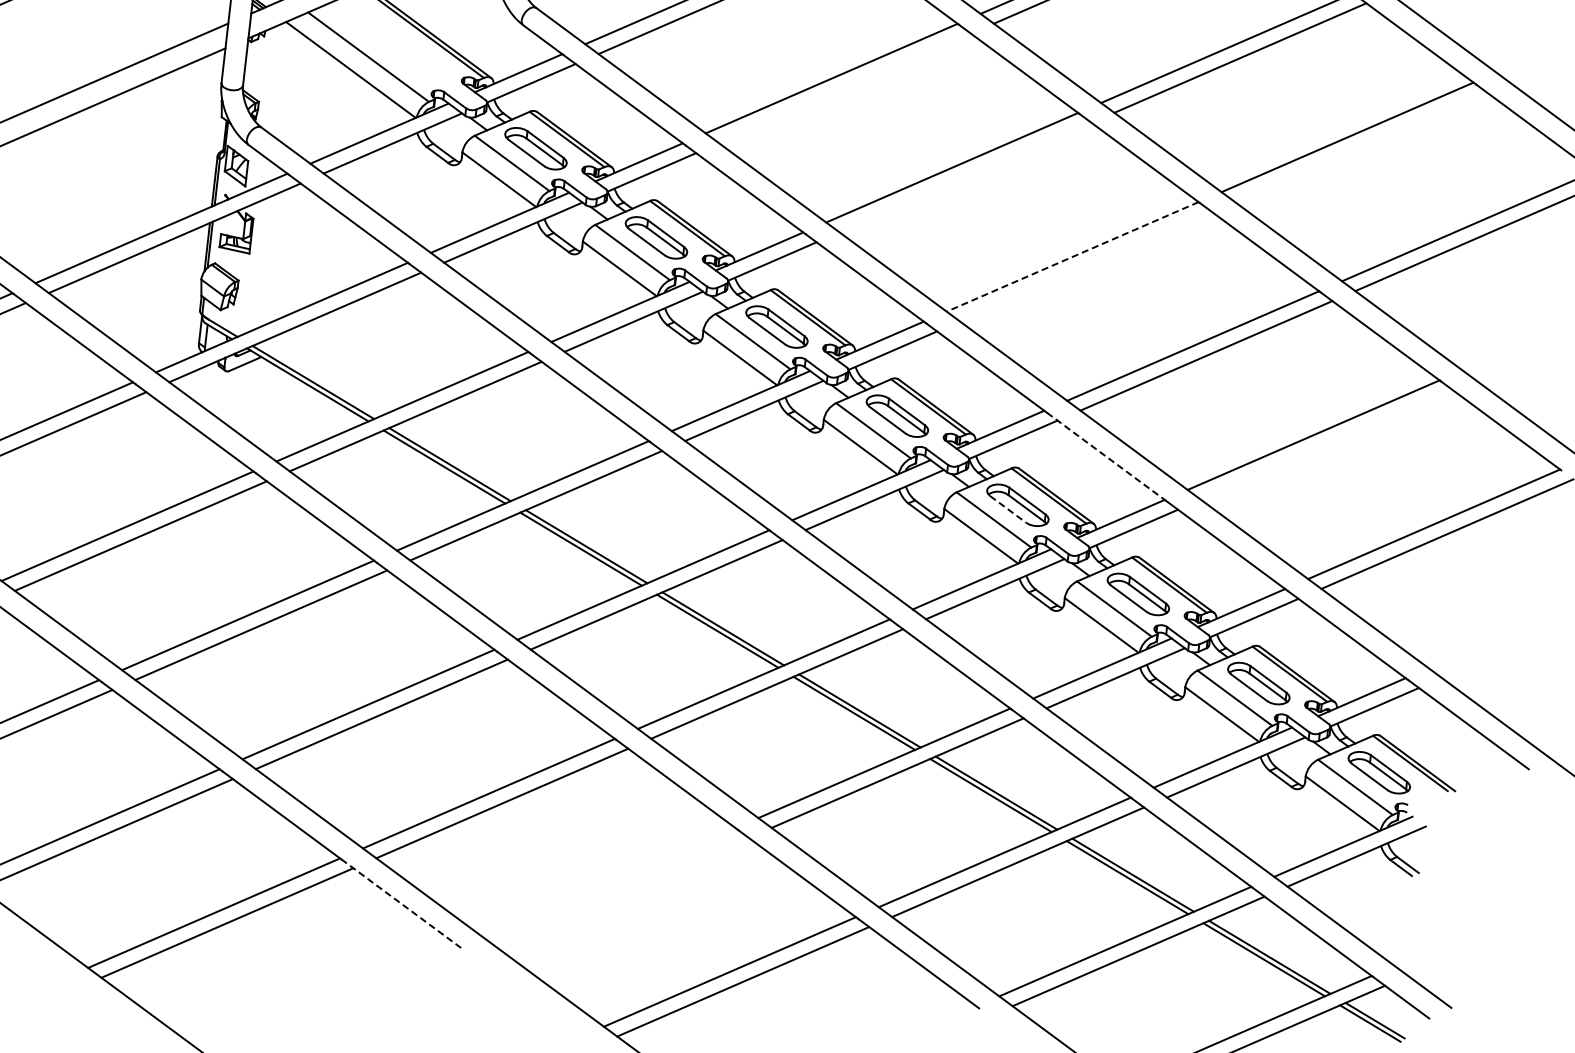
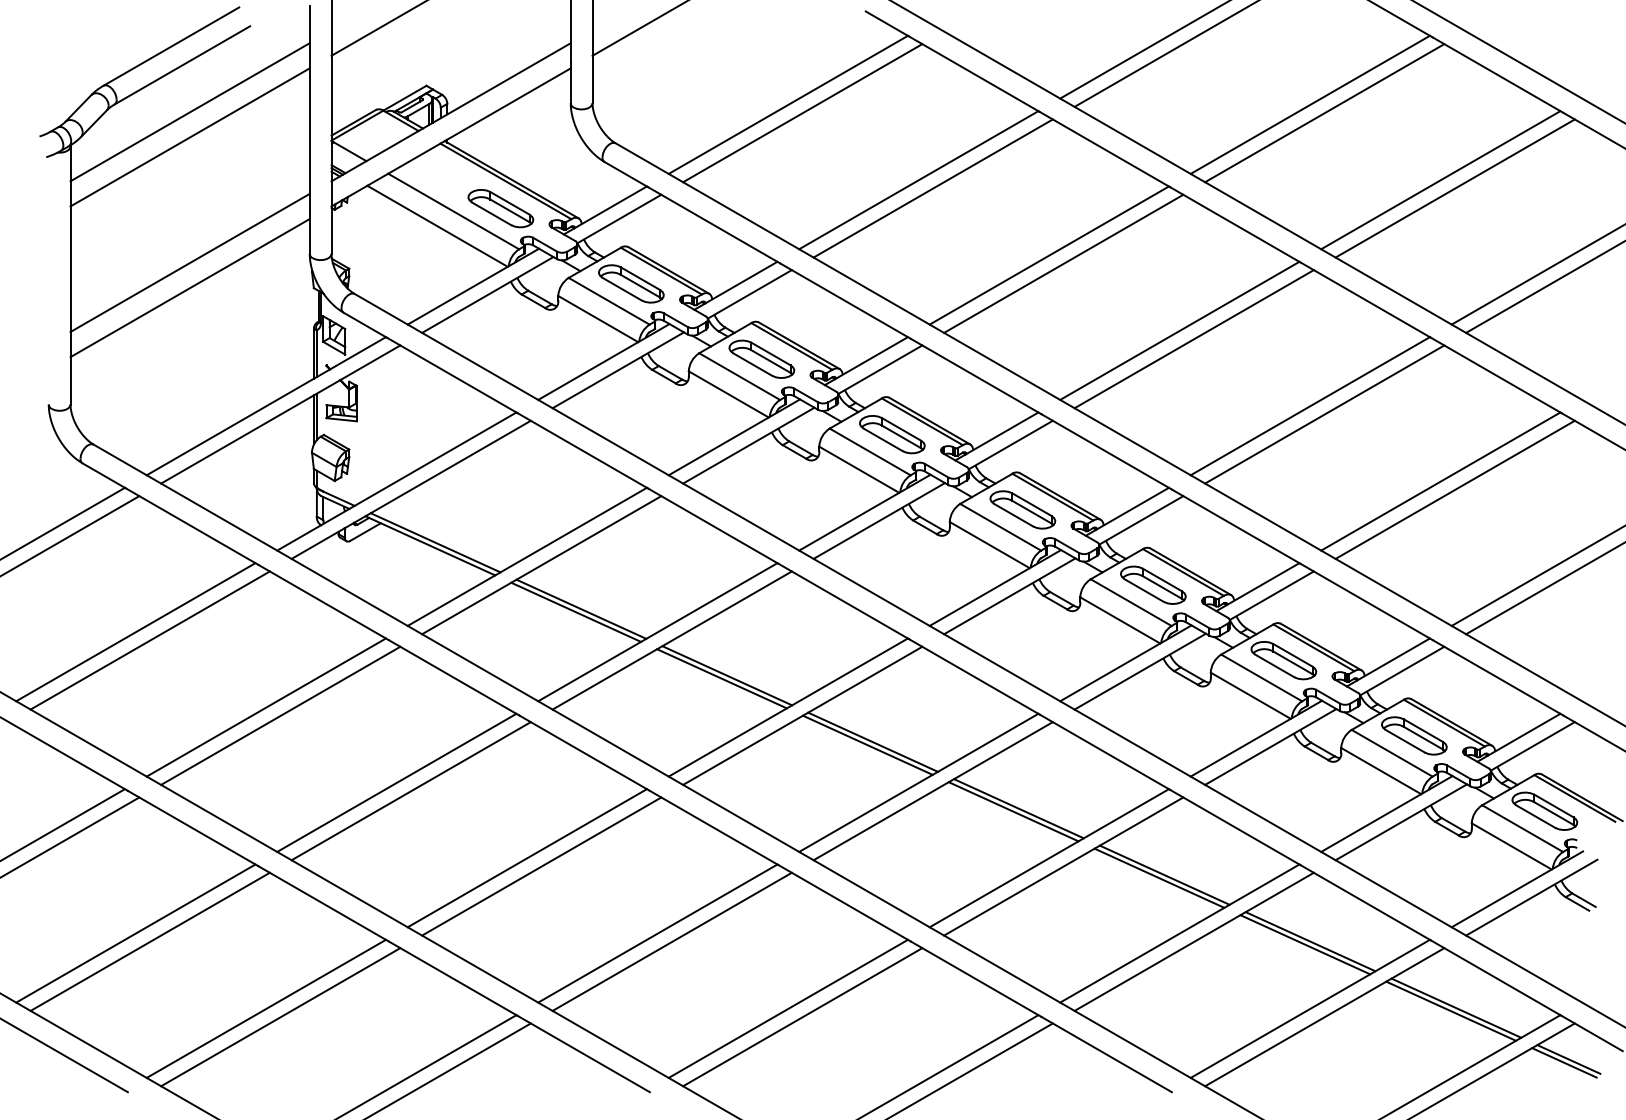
part: (415, 59) -> (500, 208), added
line: (844, 88) -> (932, 188), added
line: (1360, 147) -> (1454, 188), added
line: (965, 177) -> (1063, 263), added
line: (1072, 257) -> (1179, 331), dashed -> solid
line: (1085, 266) -> (1193, 339), added
line: (1326, 444) -> (1454, 489), added
line: (1106, 456) -> (1236, 526), dashed -> solid
line: (1008, 509) -> (1144, 590), dashed -> solid
line: (608, 882) -> (787, 1008), added
line: (622, 892) -> (802, 1017), added
line: (402, 904) -> (584, 1054), dashed -> solid

